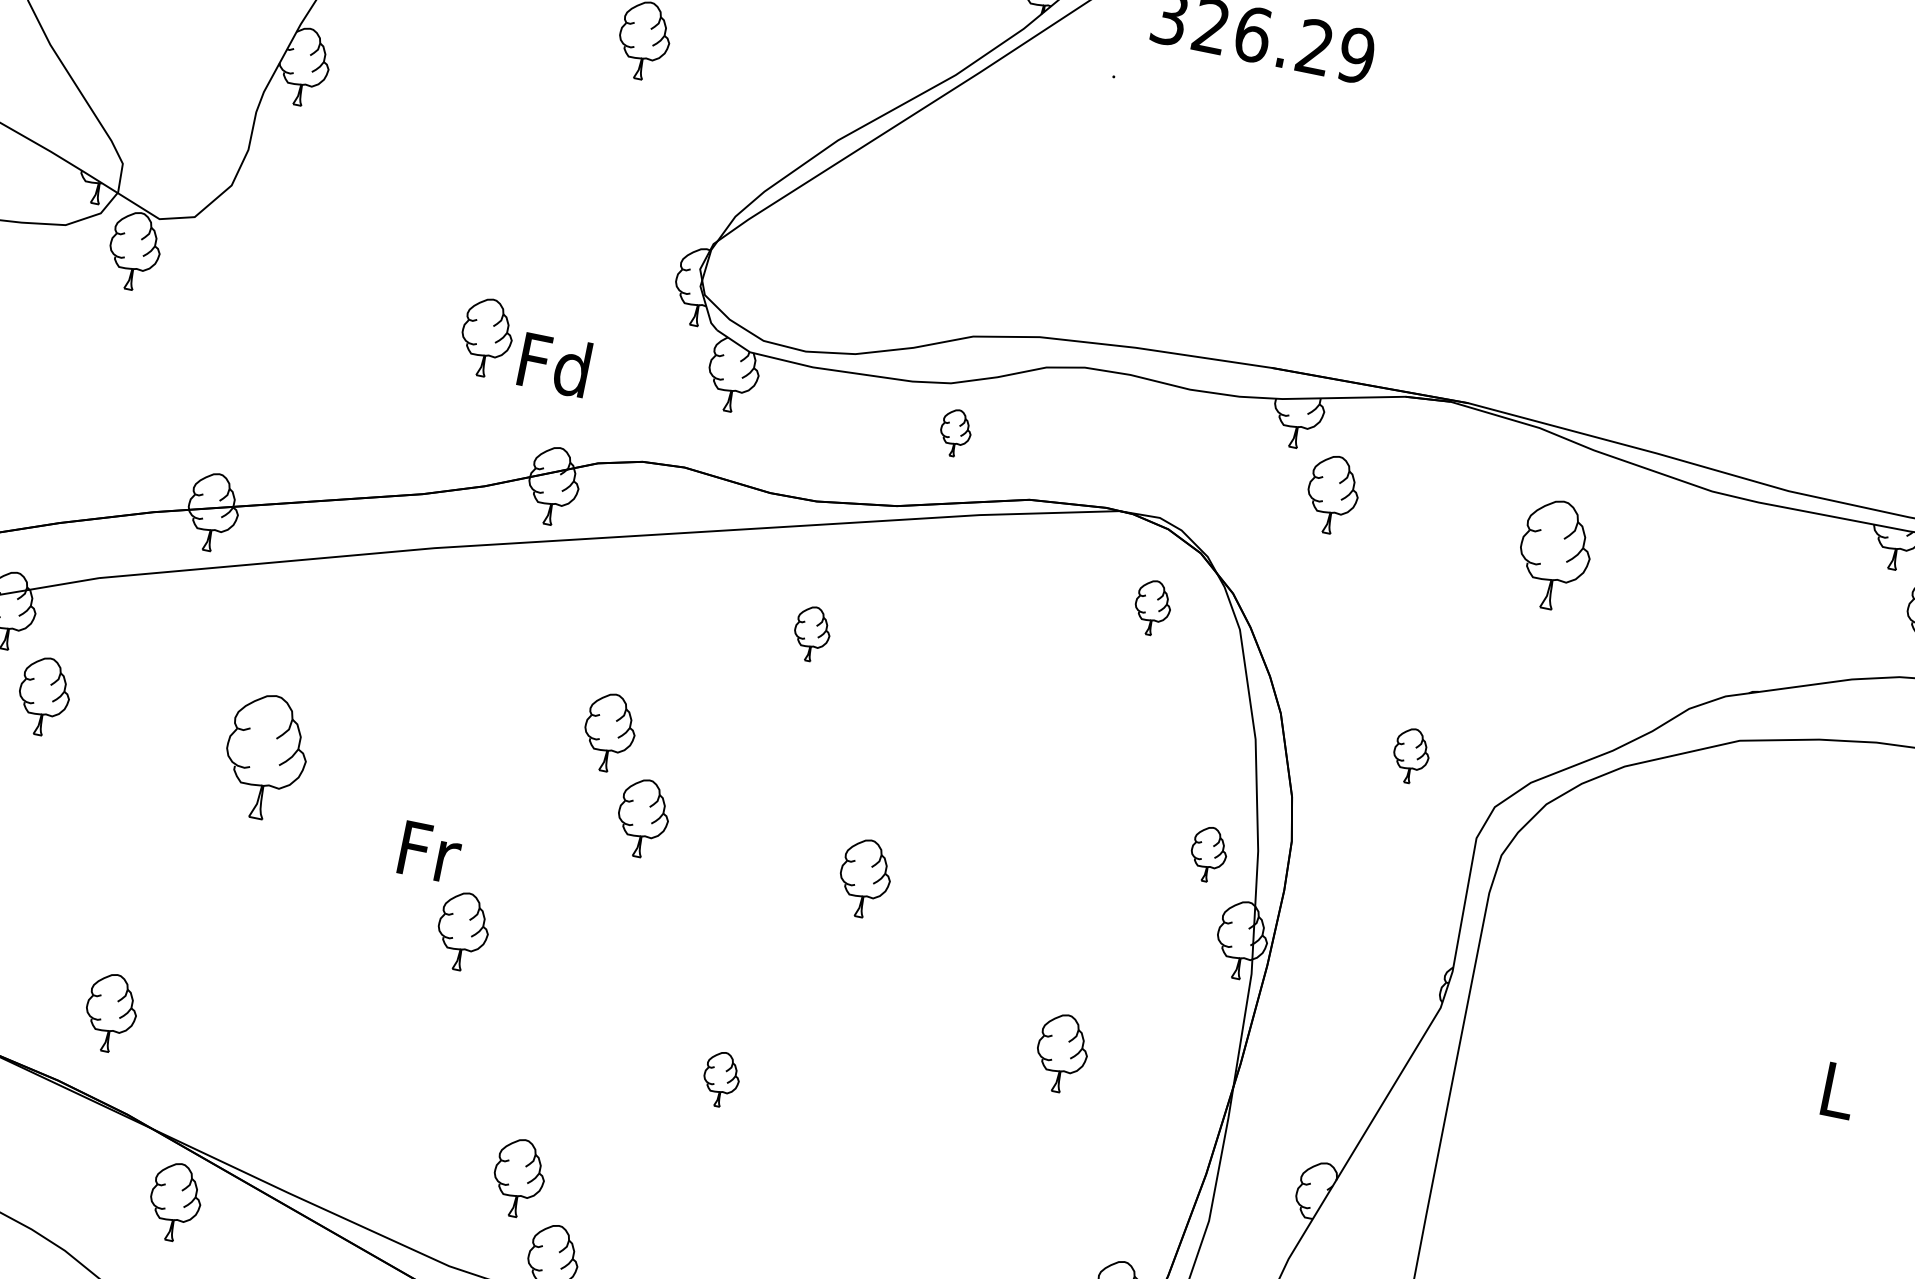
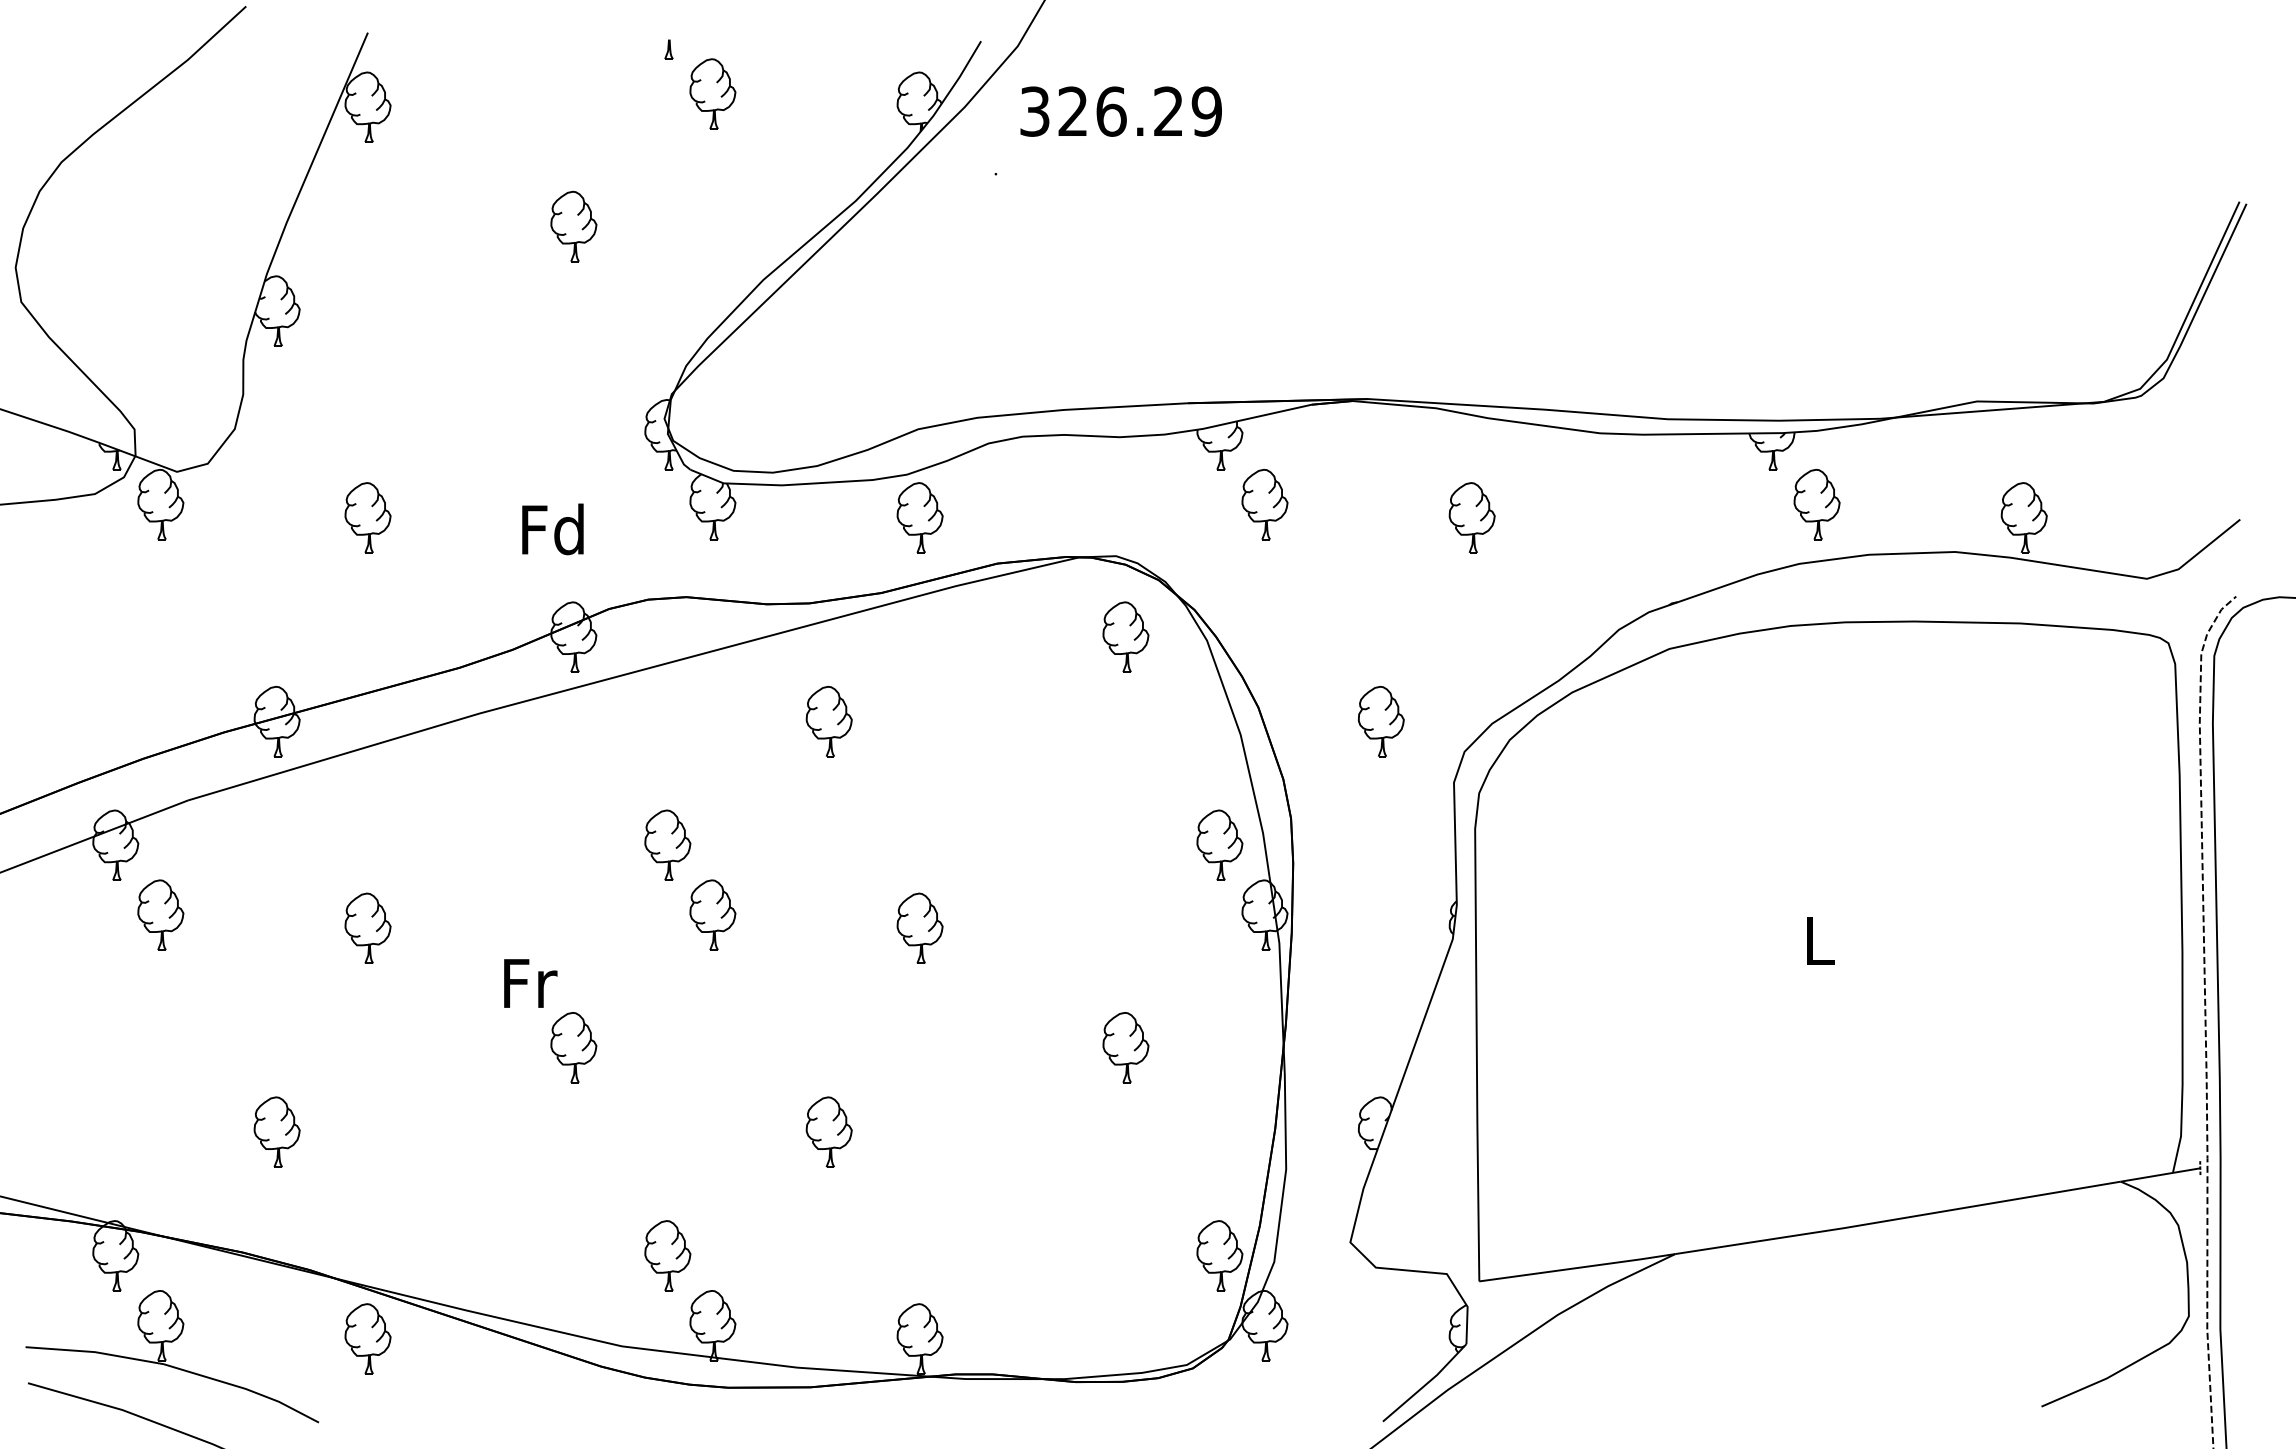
part: (486, 337) -> (367, 517), moved
part: (955, 432) -> (919, 517), size x1.67
part: (1554, 554) -> (1471, 517), size x0.71
part: (1152, 607) -> (1125, 636), size x1.43
part: (811, 633) -> (828, 721), size x1.43
part: (265, 755) -> (367, 927), size x0.62
part: (1411, 755) -> (1381, 721), size x1.43
part: (1208, 853) -> (1219, 844), size x1.43
part: (110, 1012) -> (276, 1131), moved
part: (720, 1078) -> (828, 1131), size x1.43

